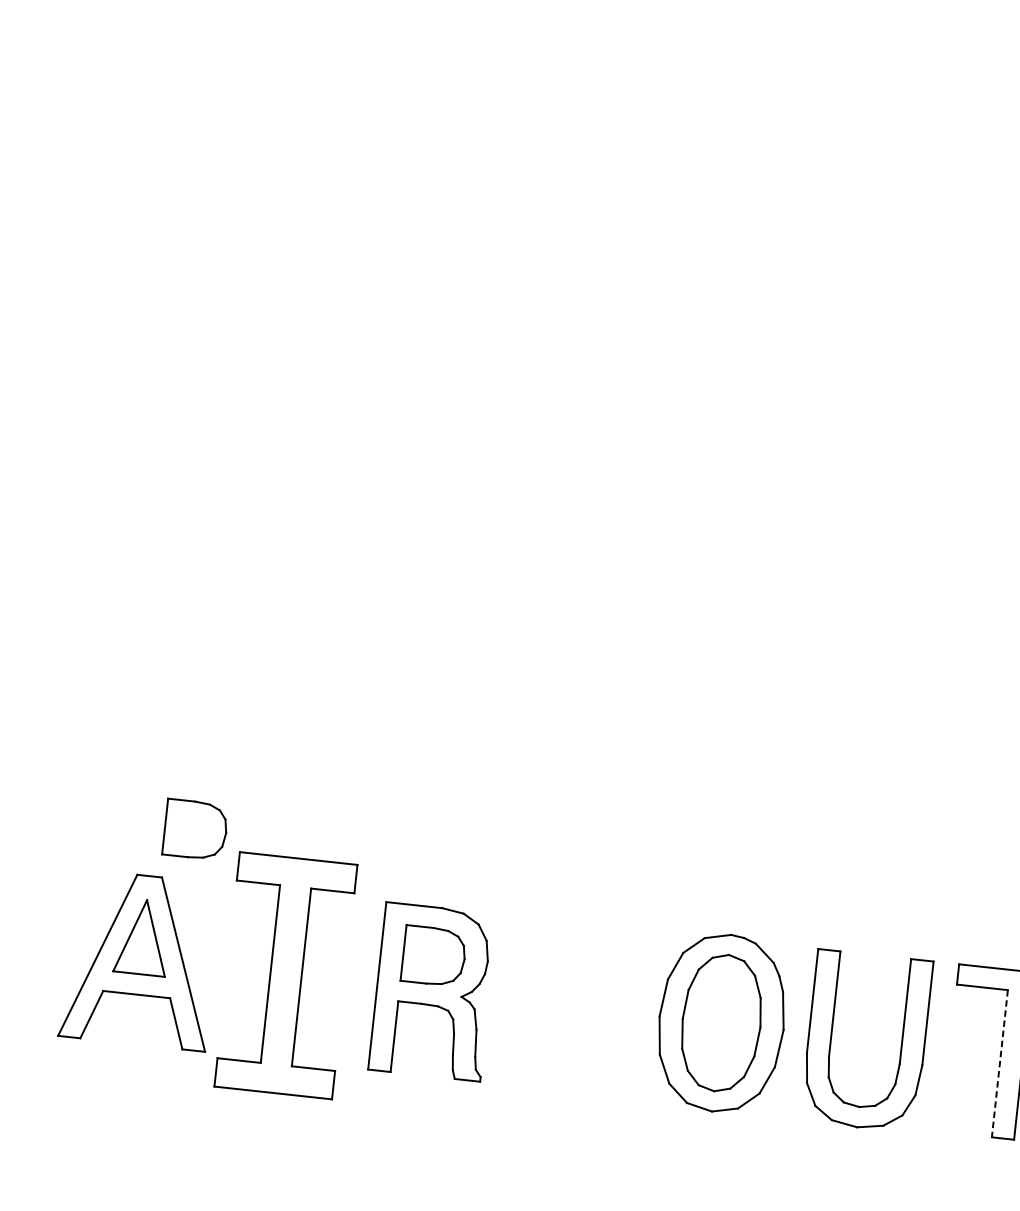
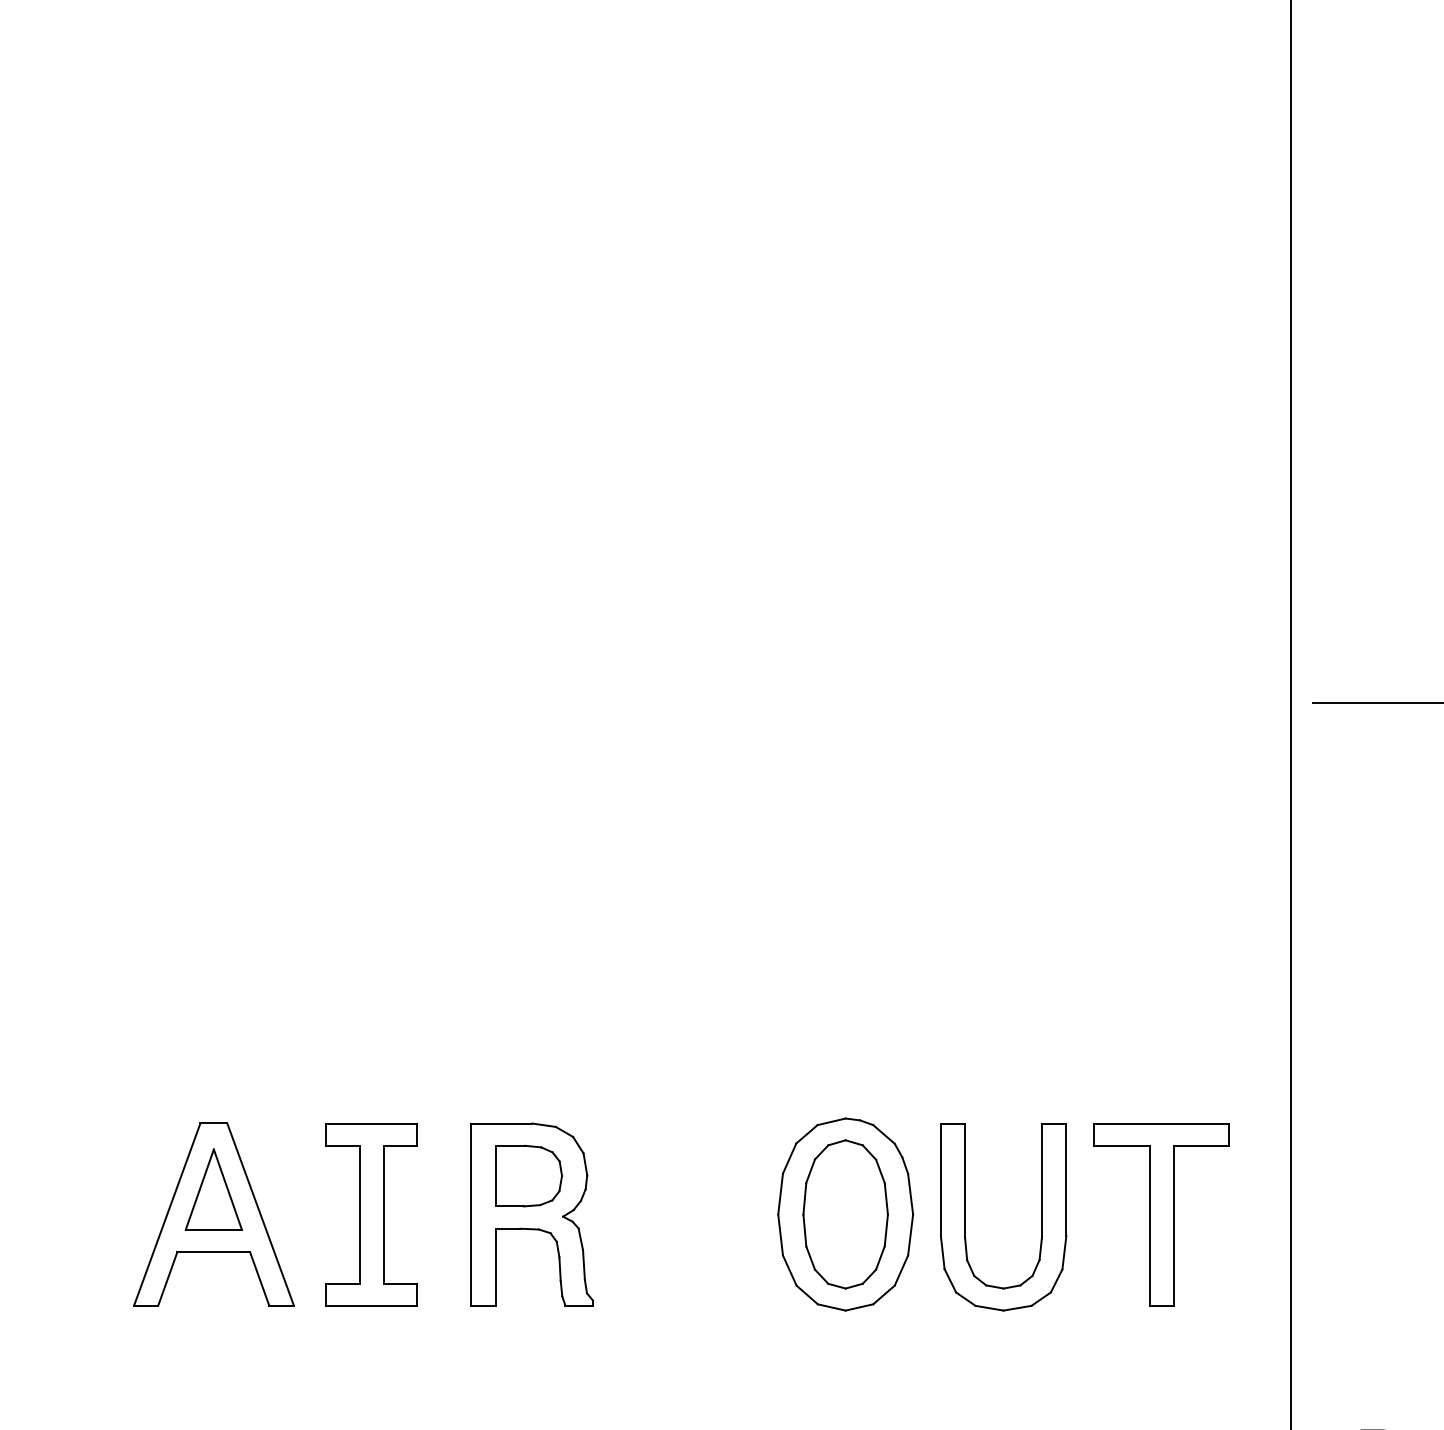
part: (195, 830) -> (257, 1068), removed
part: (285, 975) -> (371, 1214), size x0.71
line: (999, 1064) -> (1149, 1226), dashed -> solid

